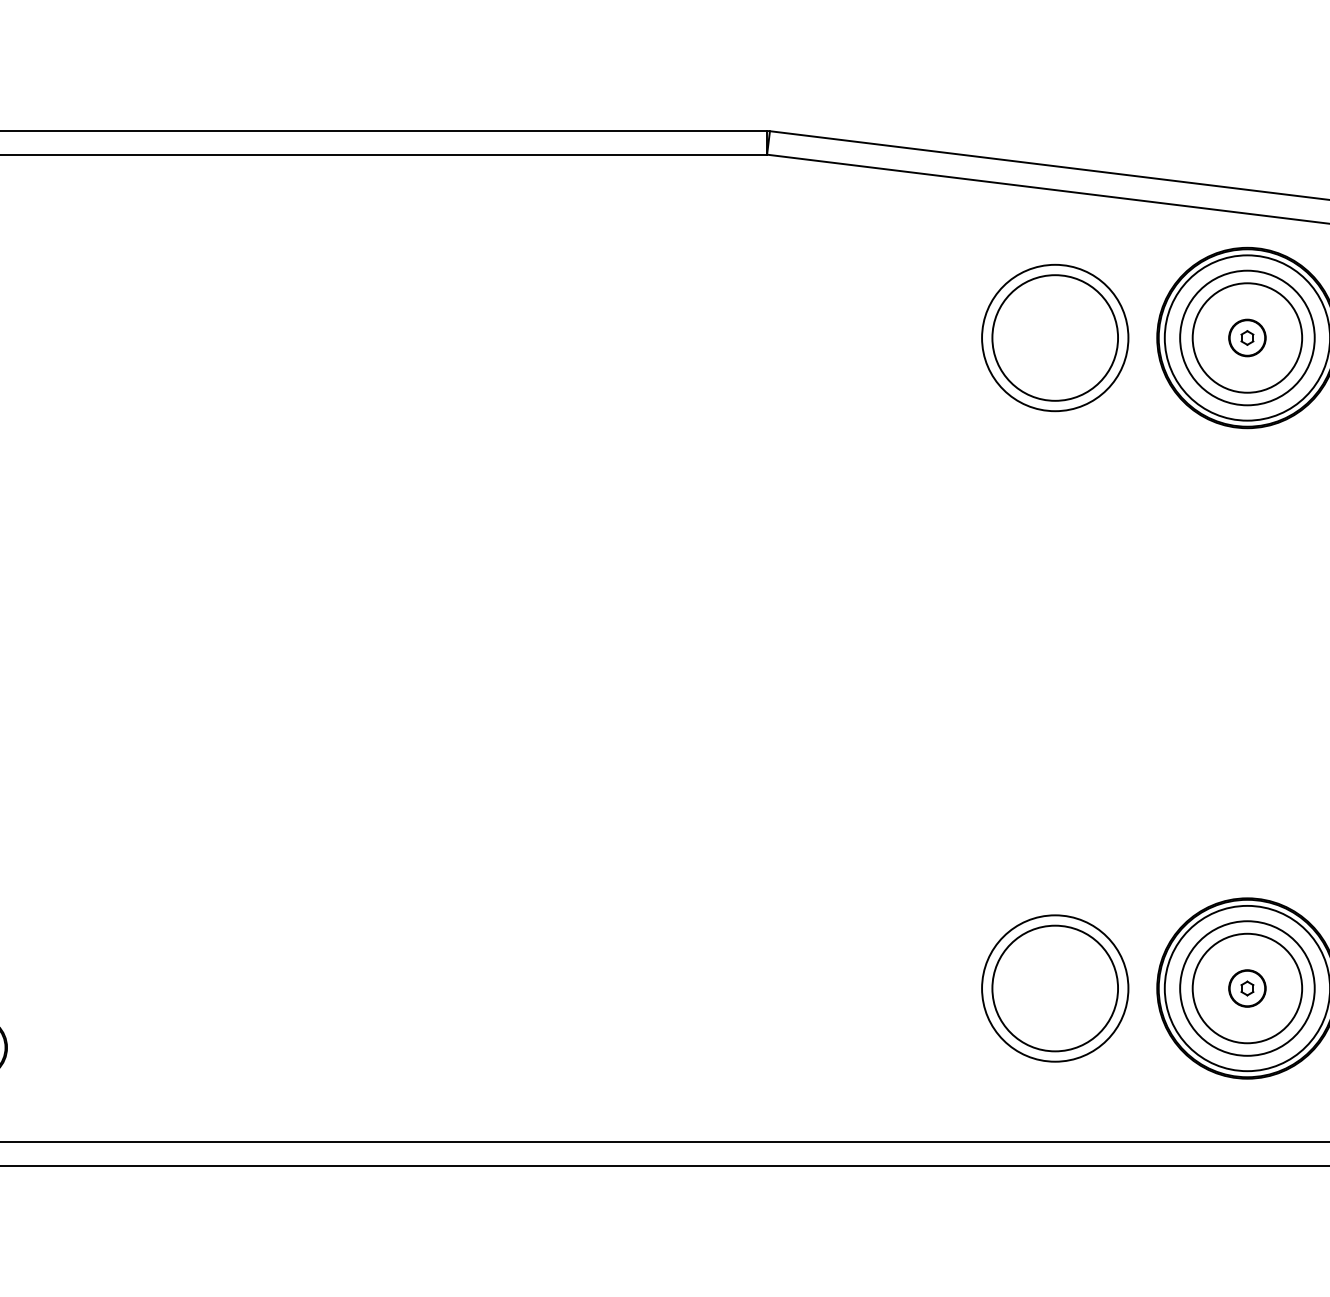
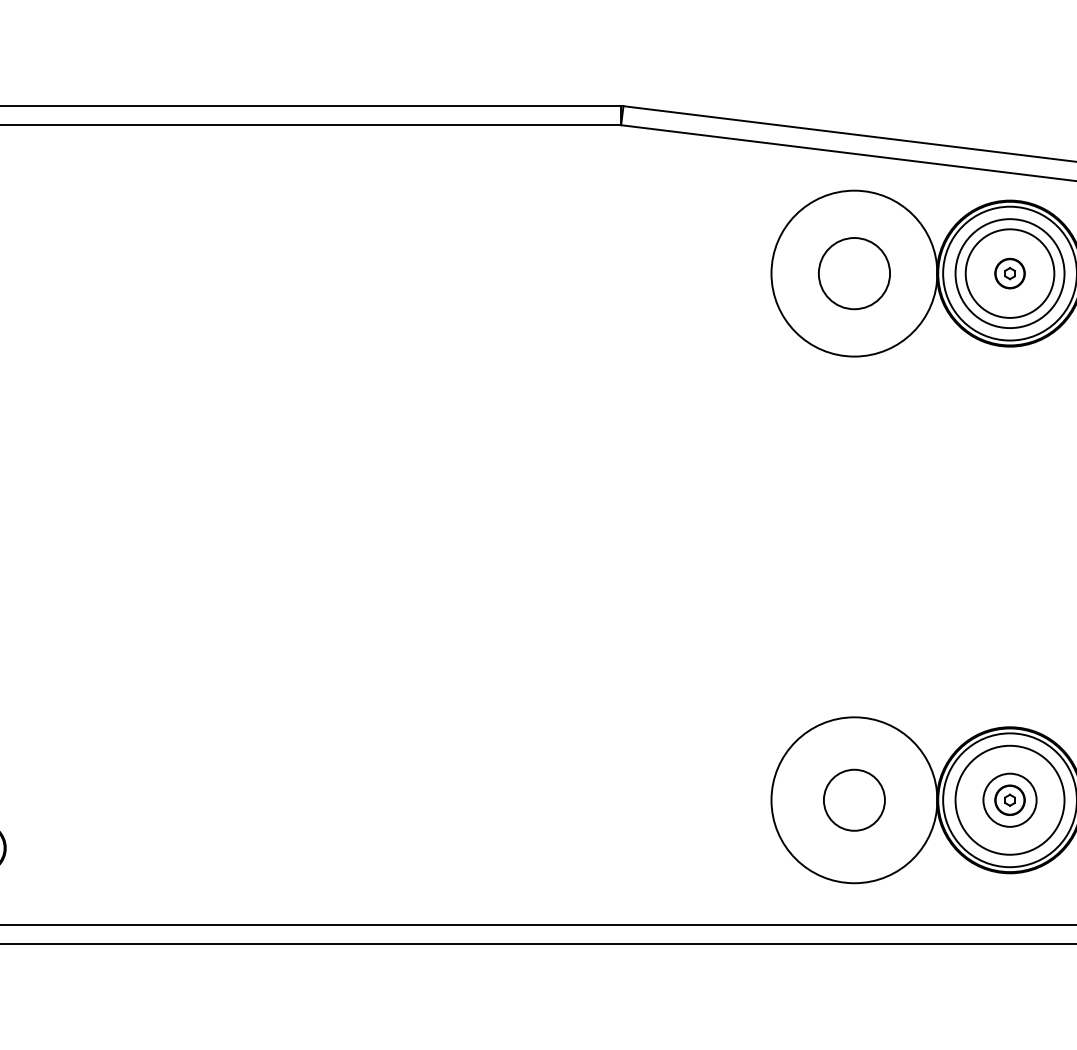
circle: (1055, 337) -> (854, 273), size x0.7
circle: (1055, 337) -> (854, 273), size x1.4
circle: (1055, 988) -> (854, 800), size x0.6
circle: (1055, 988) -> (854, 800), size x1.4
circle: (1247, 988) -> (1010, 800), size x0.6

